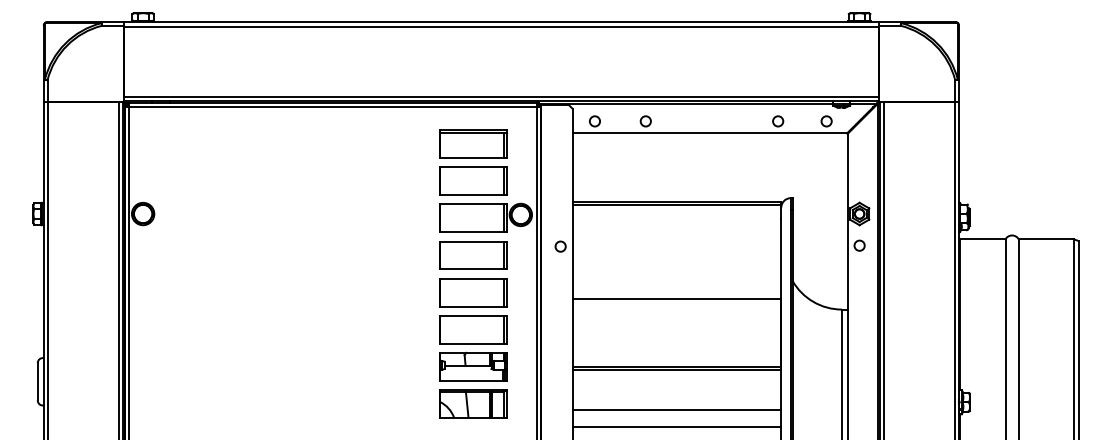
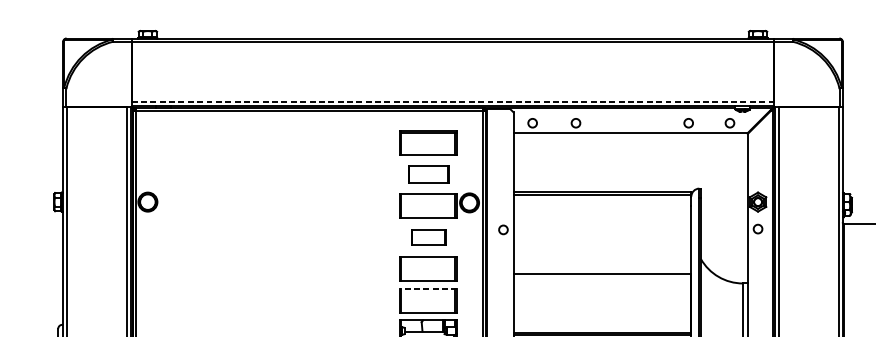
line: (501, 96) -> (453, 102), solid -> dashed
part: (473, 180) -> (429, 173), size x0.7
part: (473, 255) -> (429, 237), size x0.6
line: (473, 315) -> (429, 288), solid -> dashed

